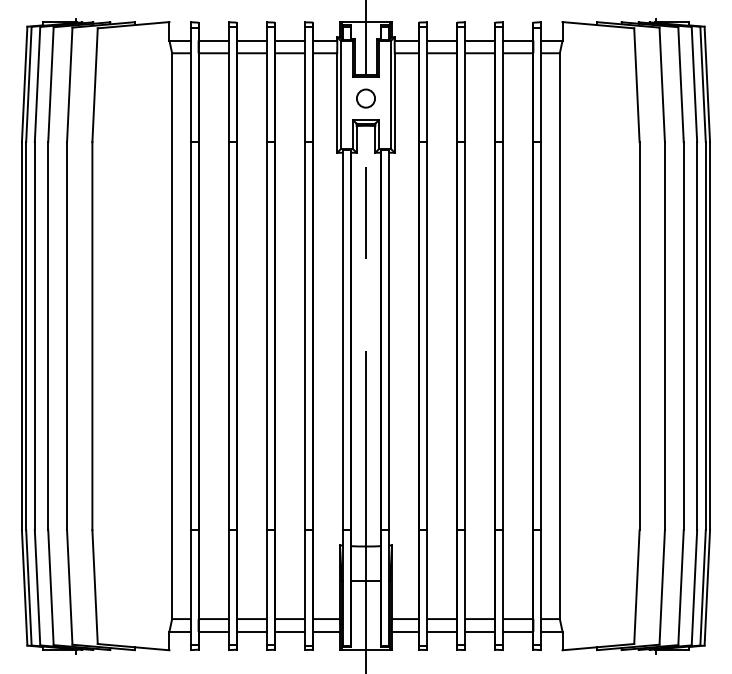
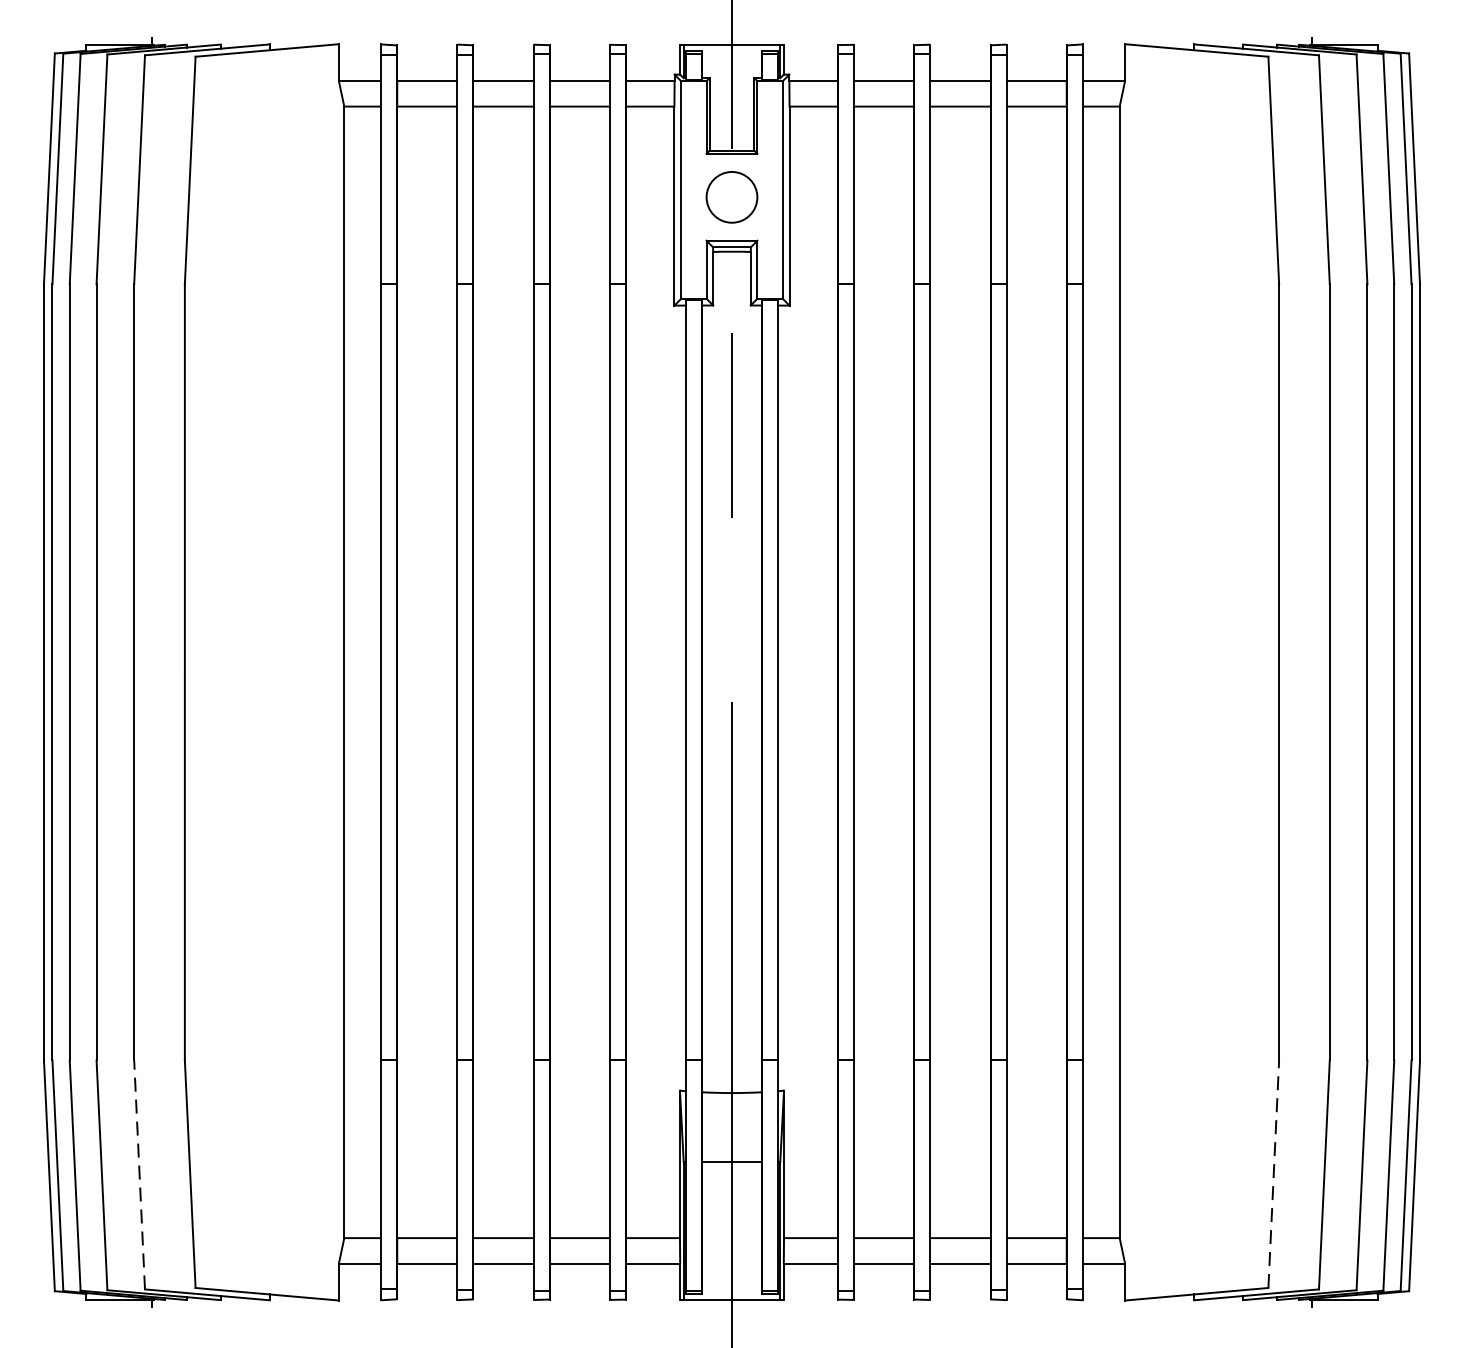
circle: (365, 98) -> (731, 197), size x1.4
line: (69, 586) -> (139, 1172), solid -> dashed
line: (636, 587) -> (1272, 1174), solid -> dashed

